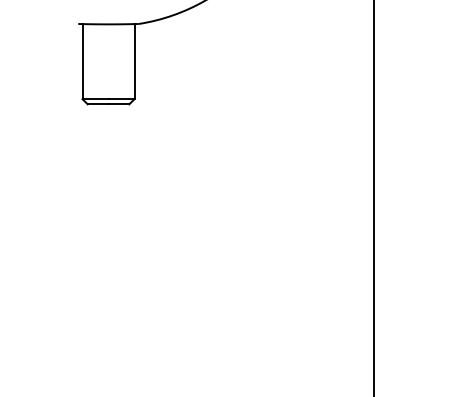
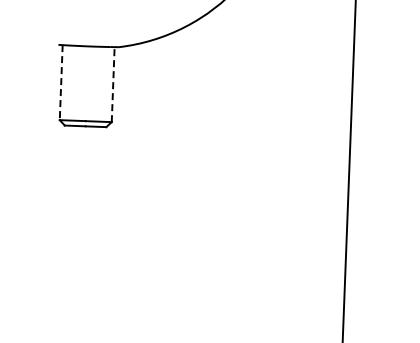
line: (82, 61) -> (61, 82), solid -> dashed
line: (134, 61) -> (113, 84), solid -> dashed

